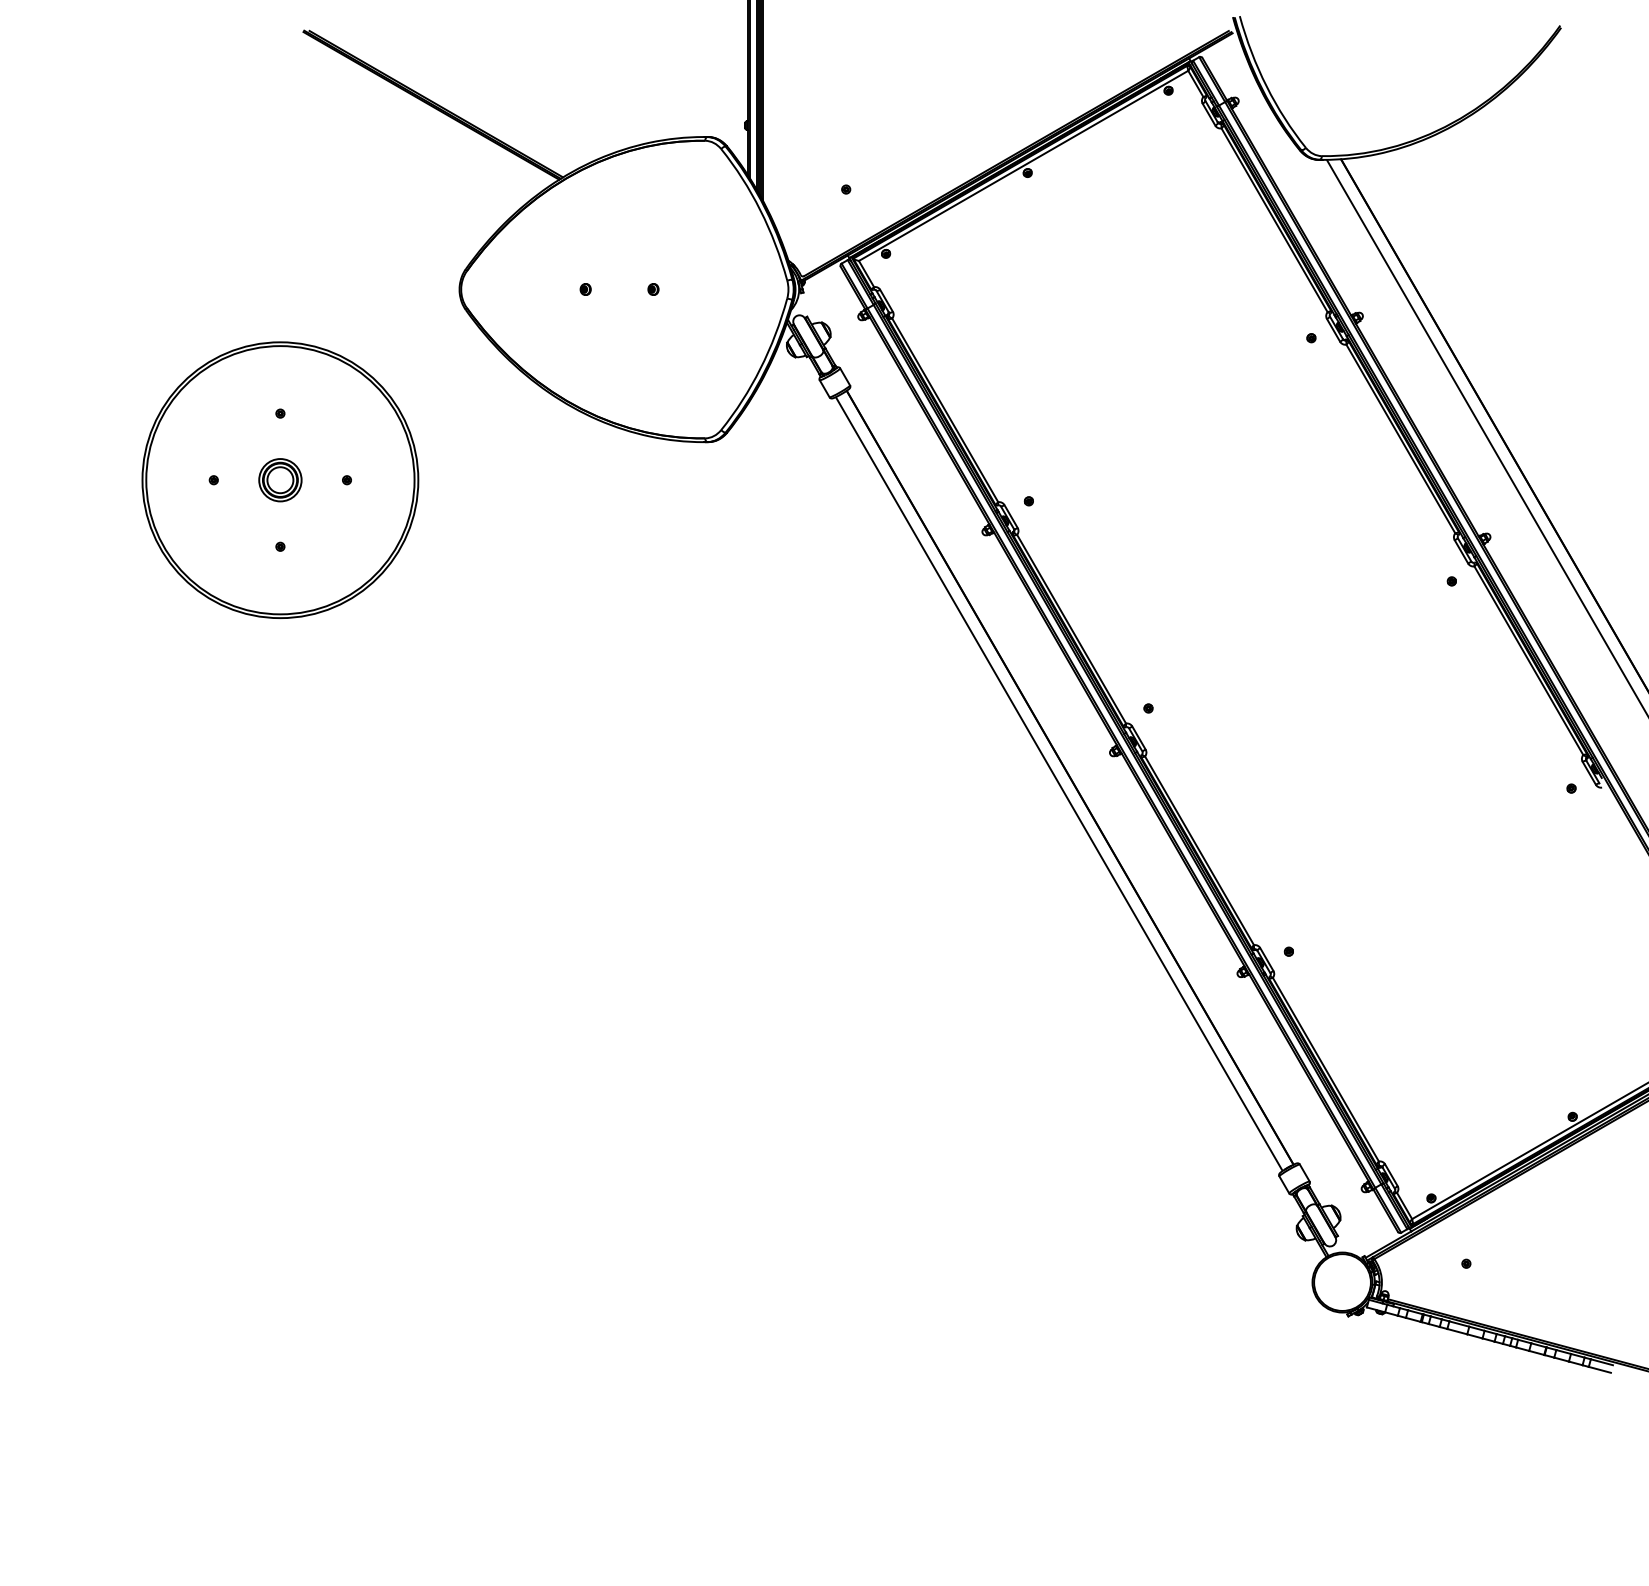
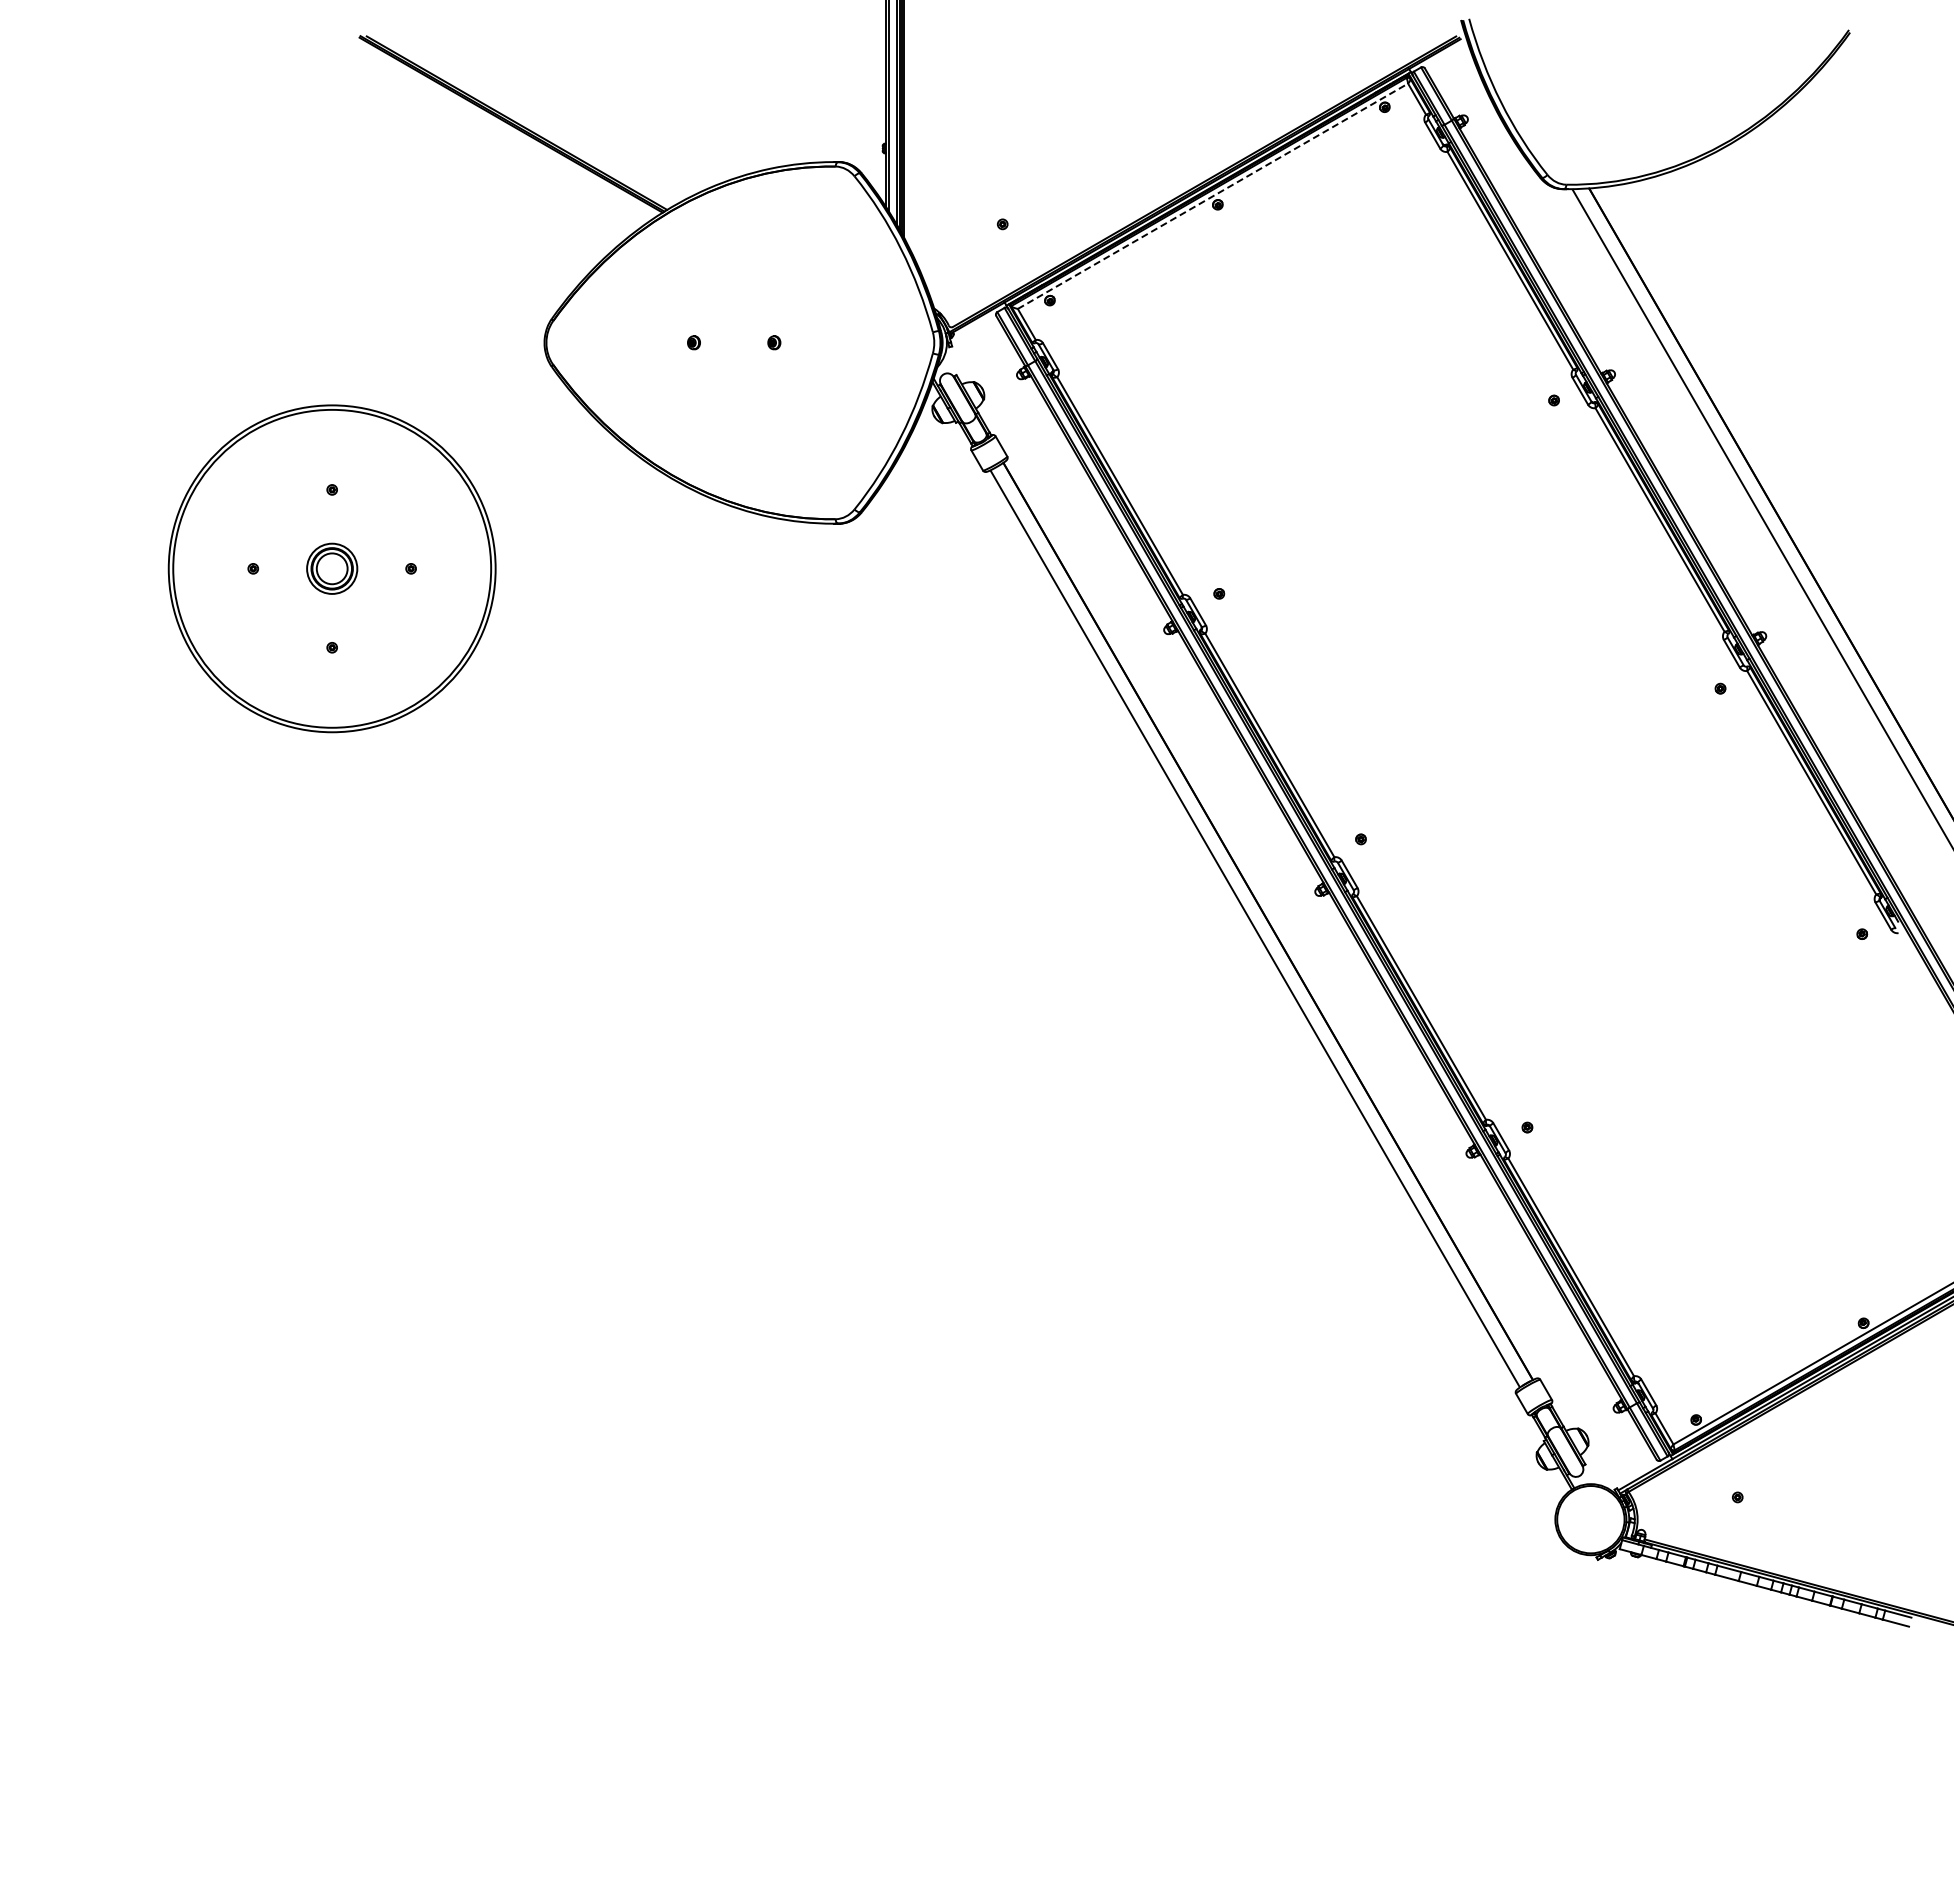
line: (1024, 166) -> (1213, 196), solid -> dashed

